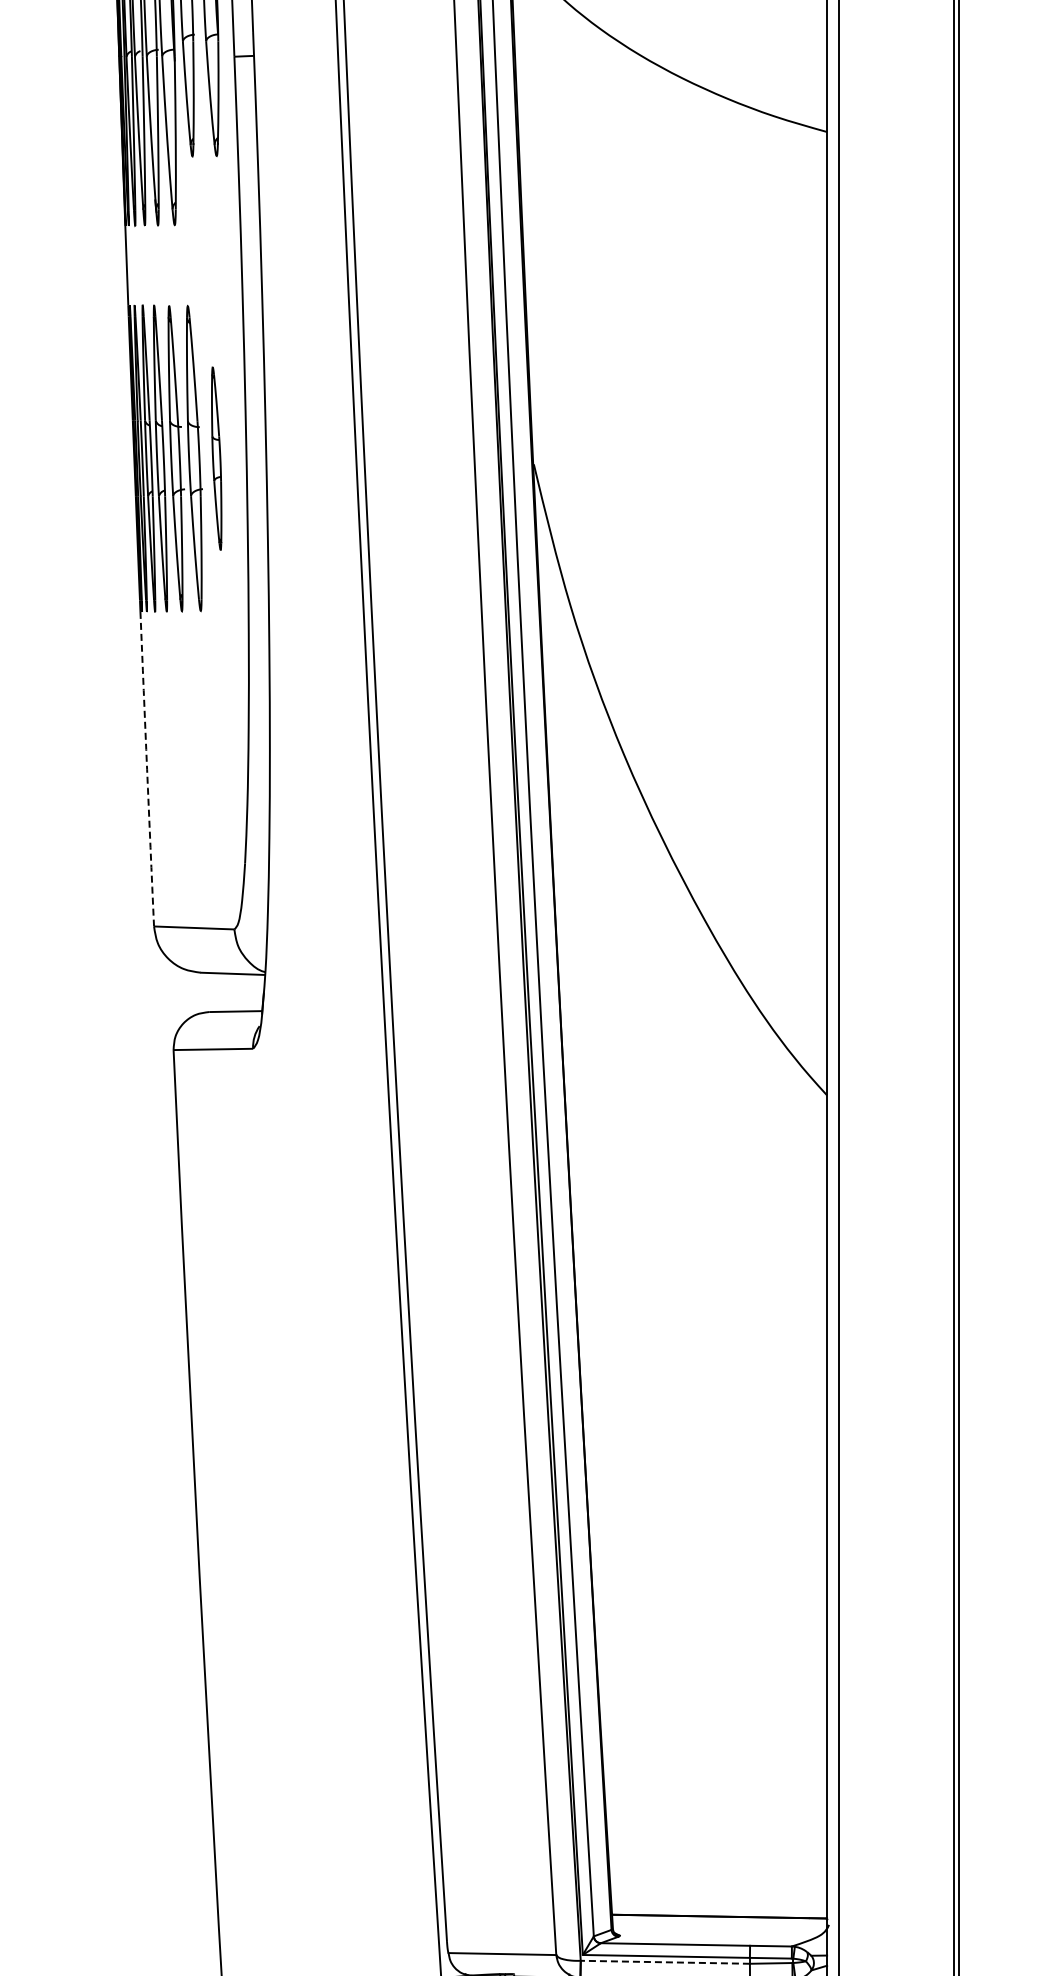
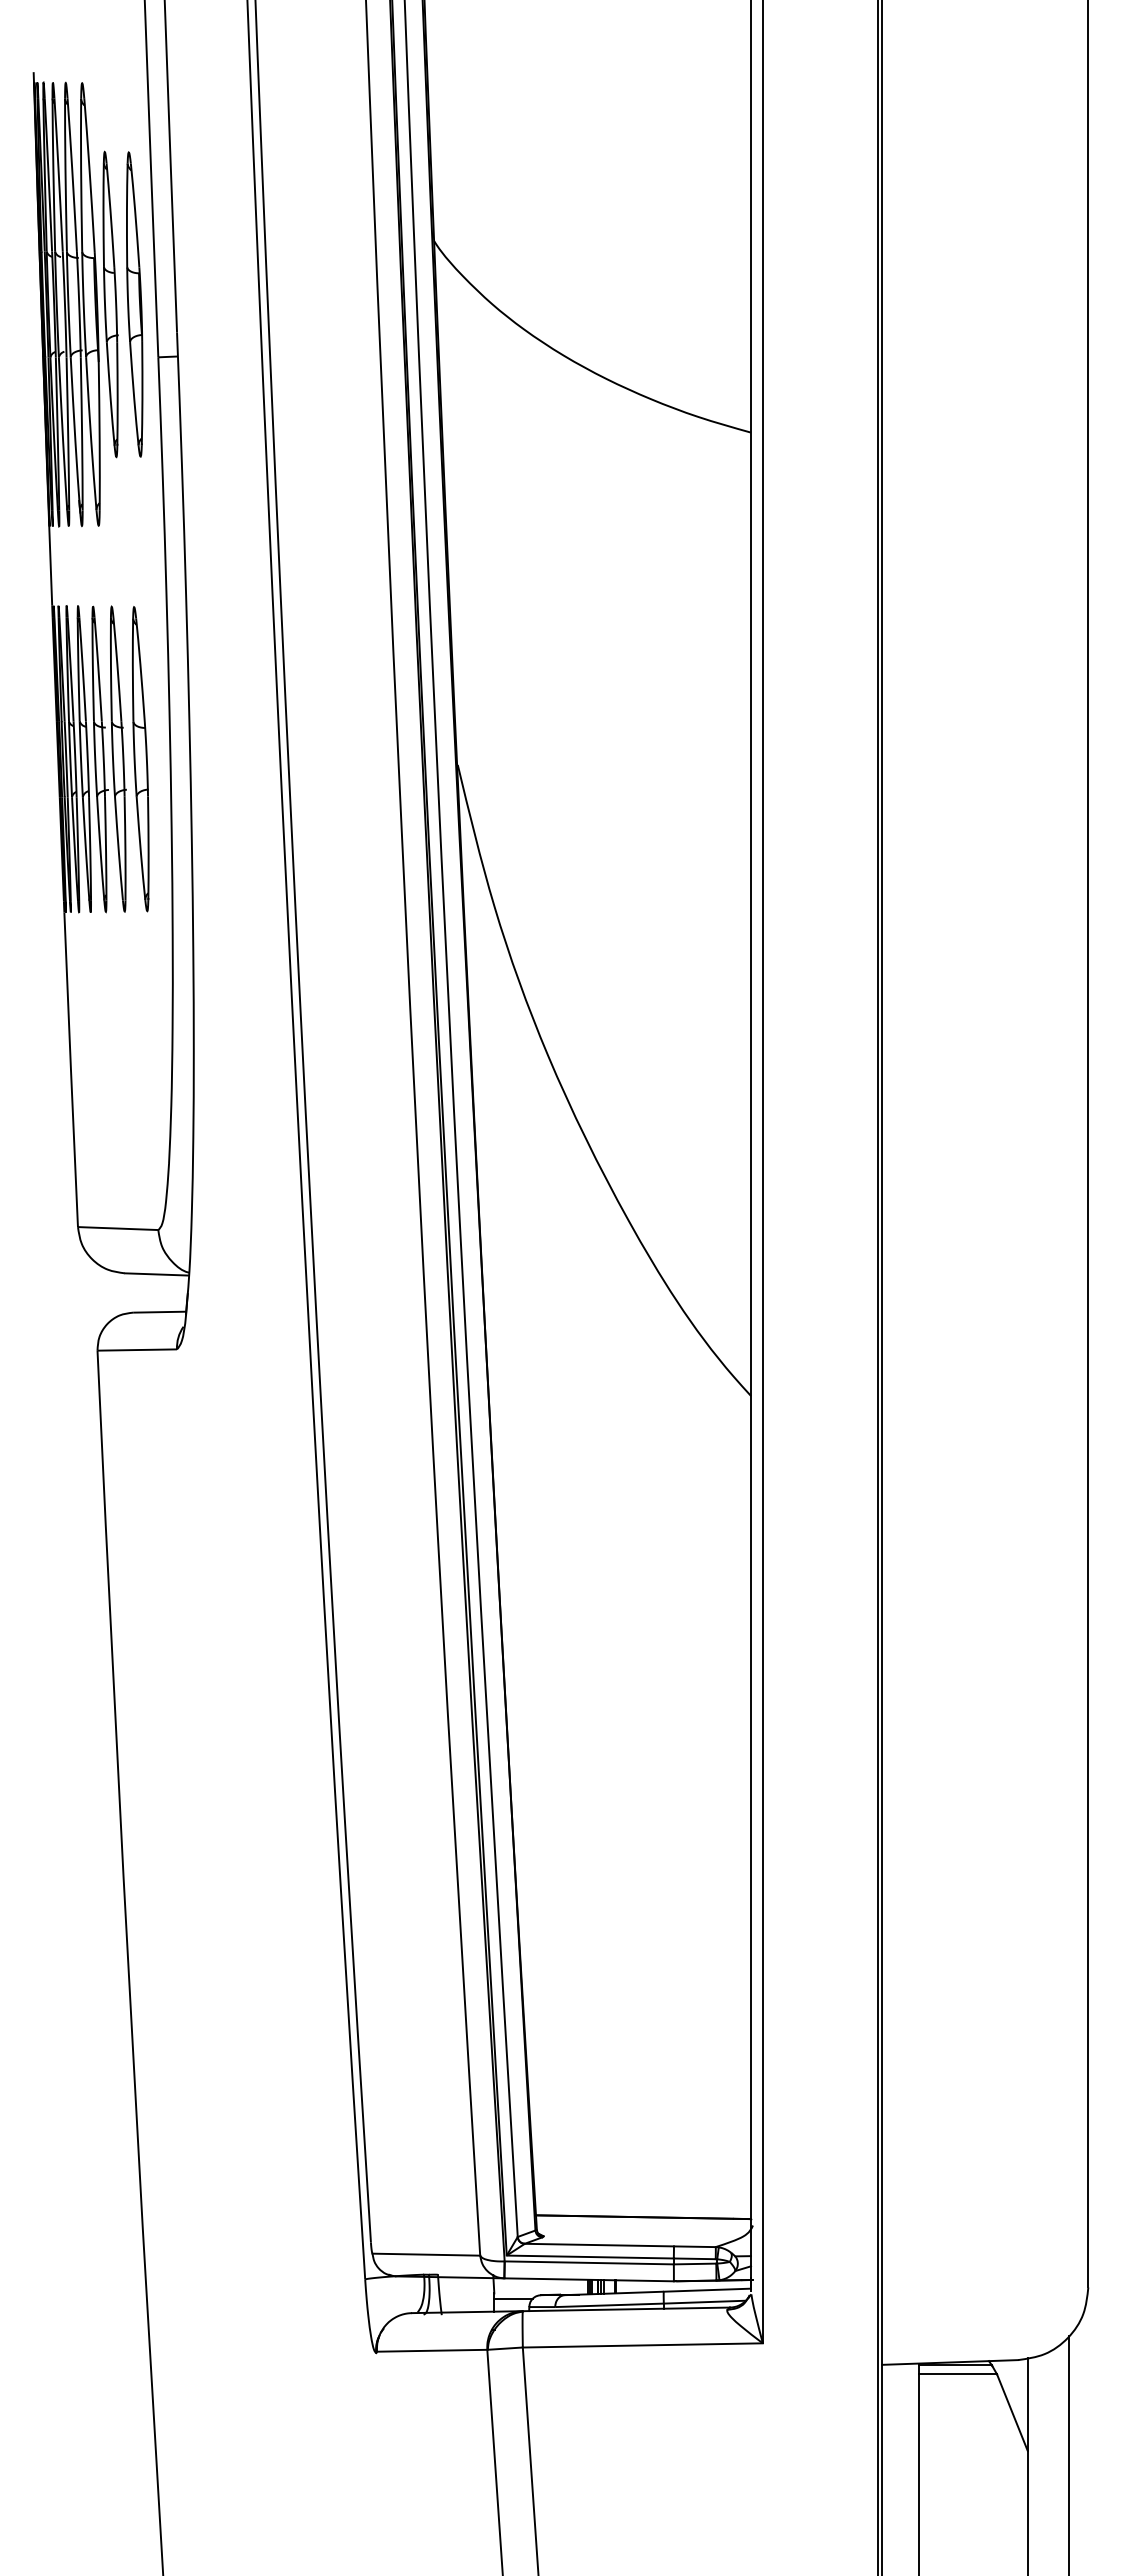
part: (216, 458) -> (140, 759), size x1.67
arc: (147, 768) -> (71, 1069), dashed -> solid
line: (665, 1961) -> (589, 2262), dashed -> solid

